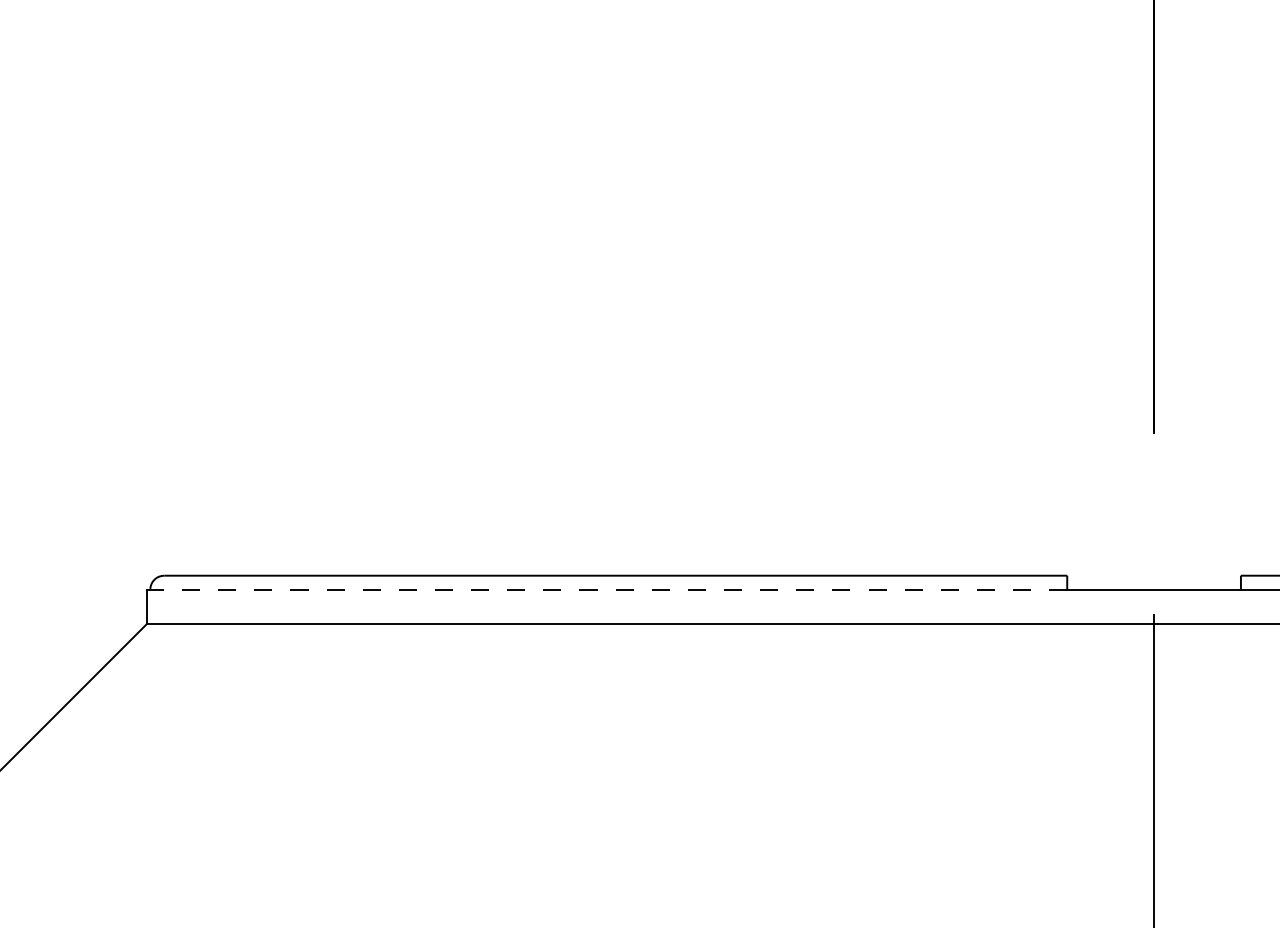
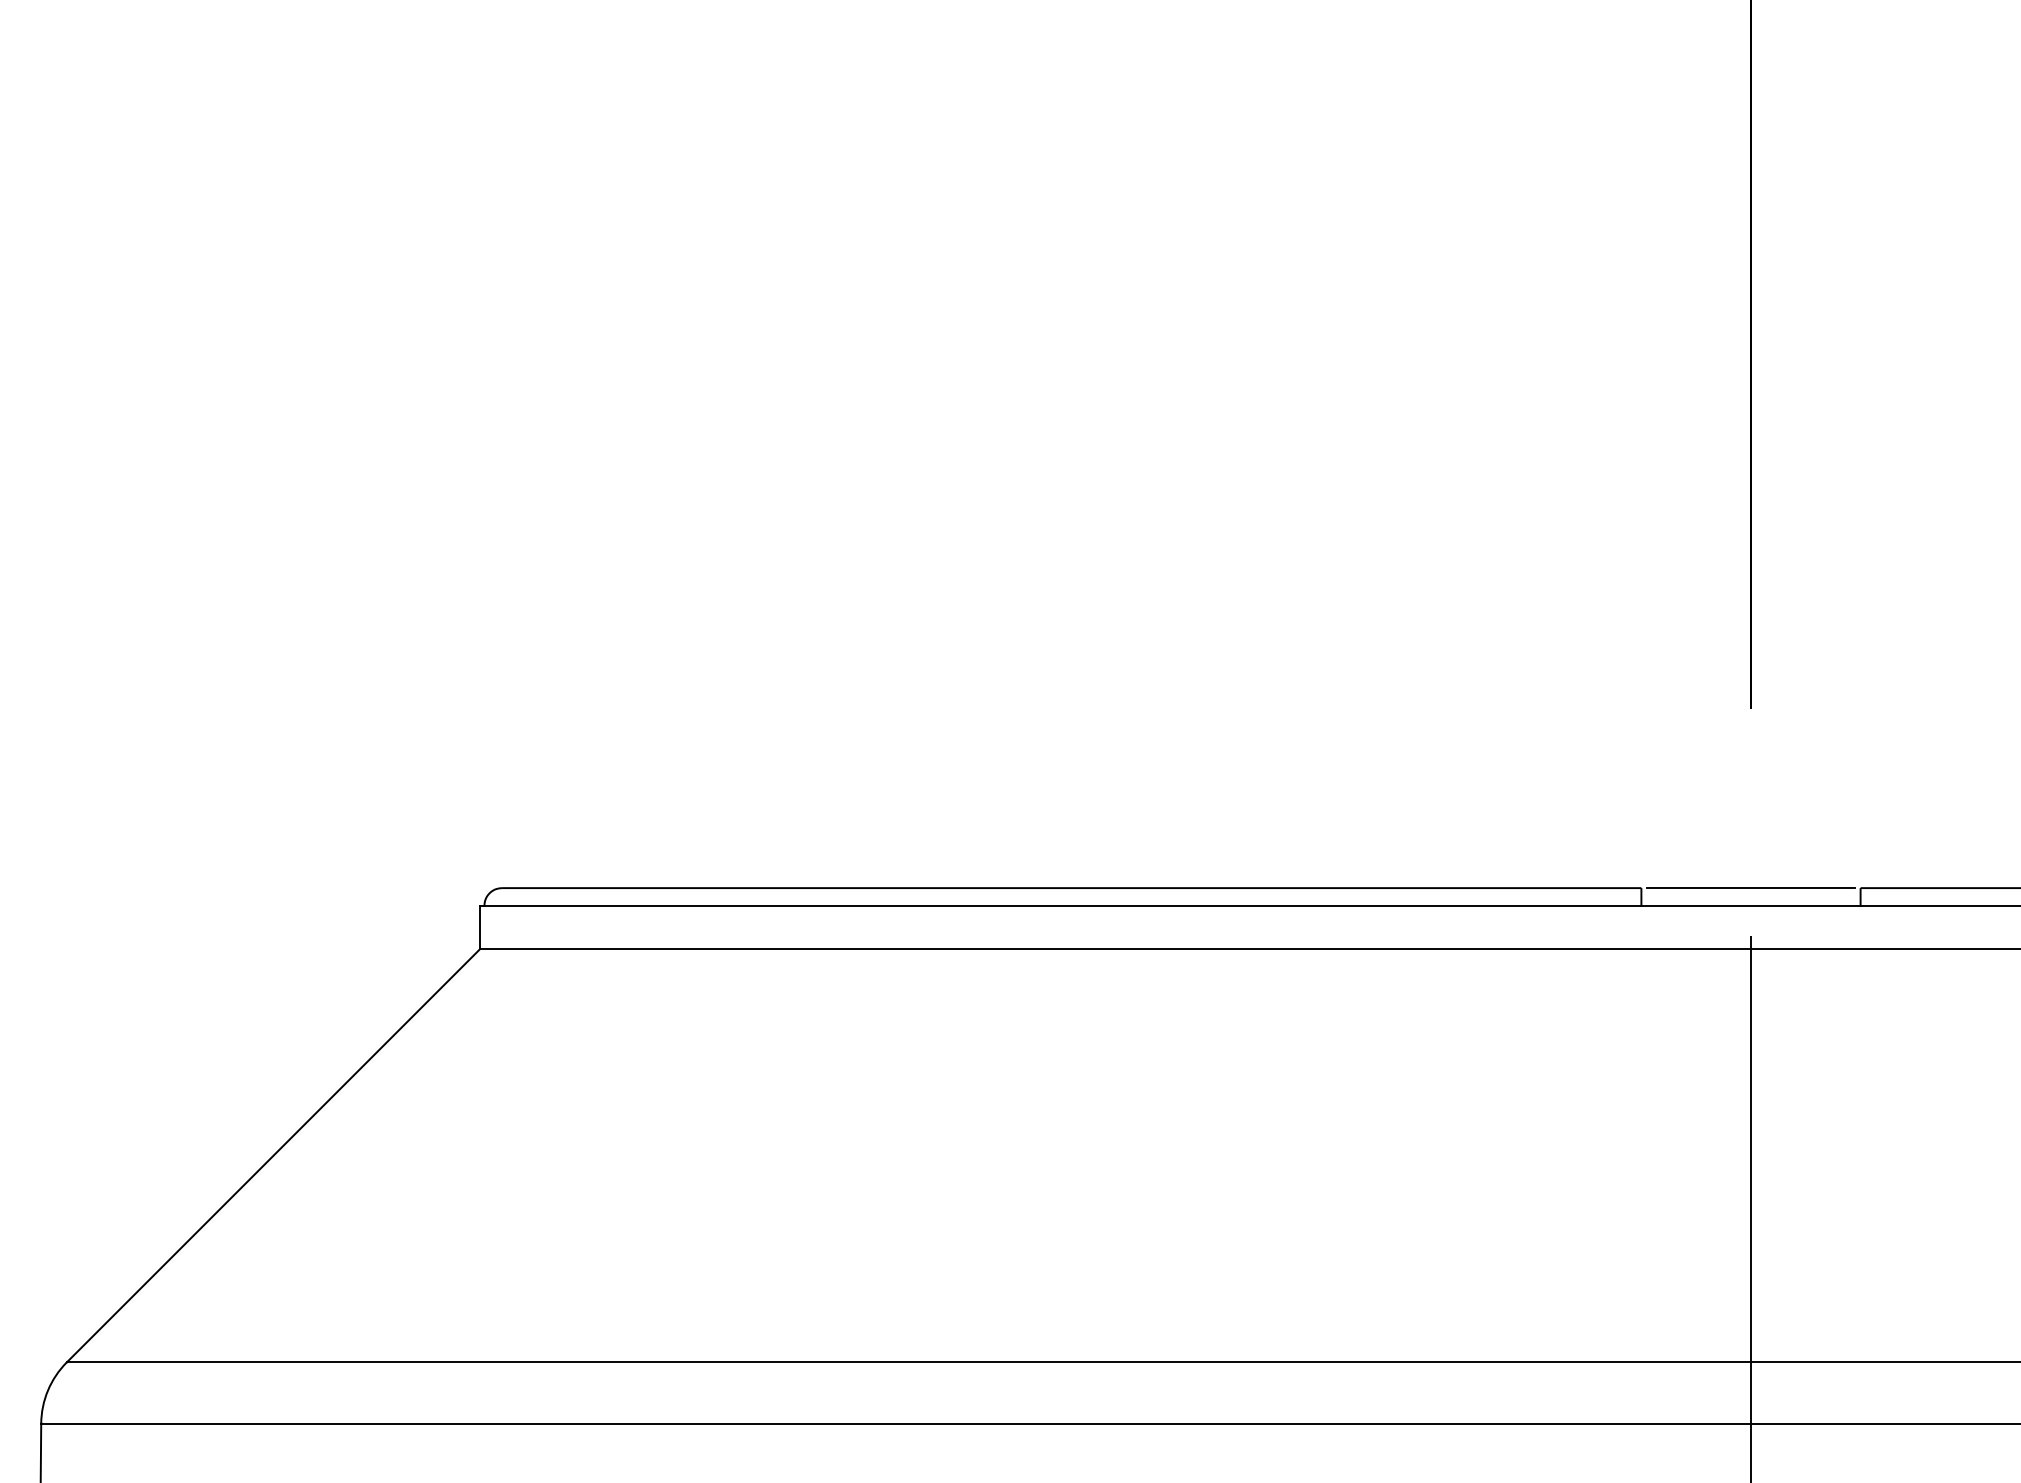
line: (1153, 576) -> (1750, 888), added
line: (608, 589) -> (1062, 905), dashed -> solid

